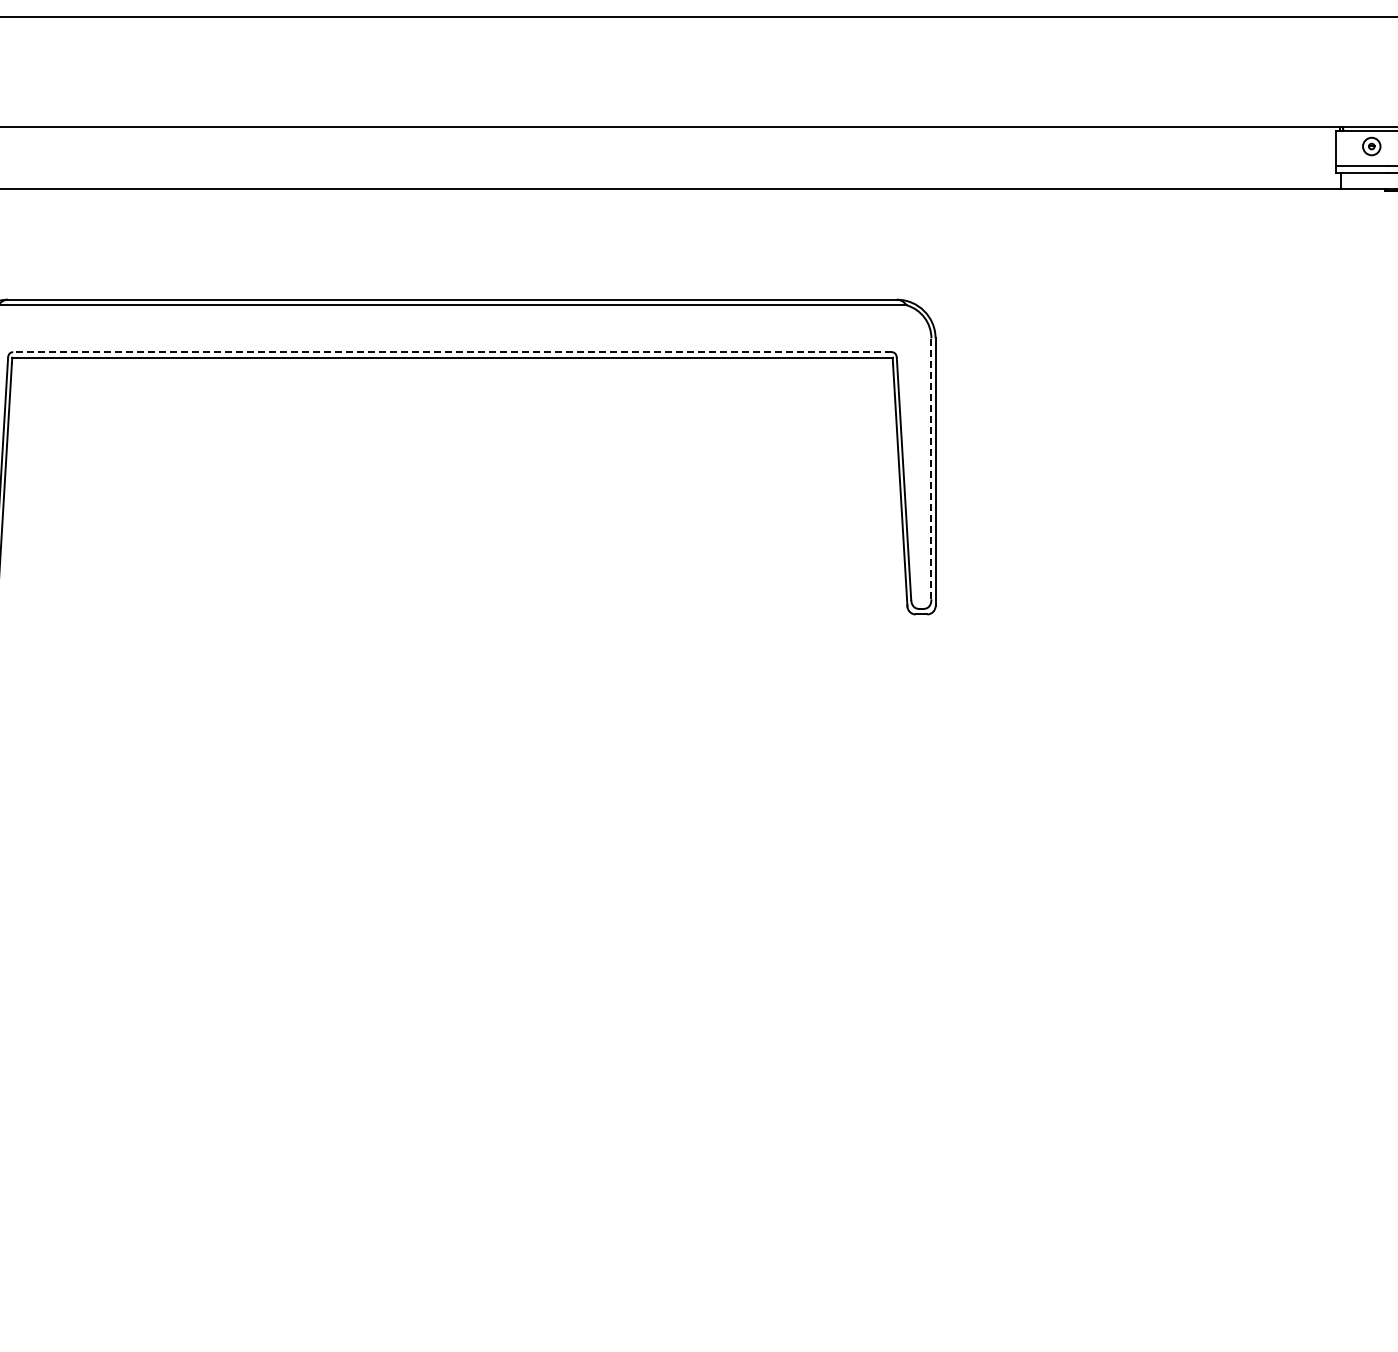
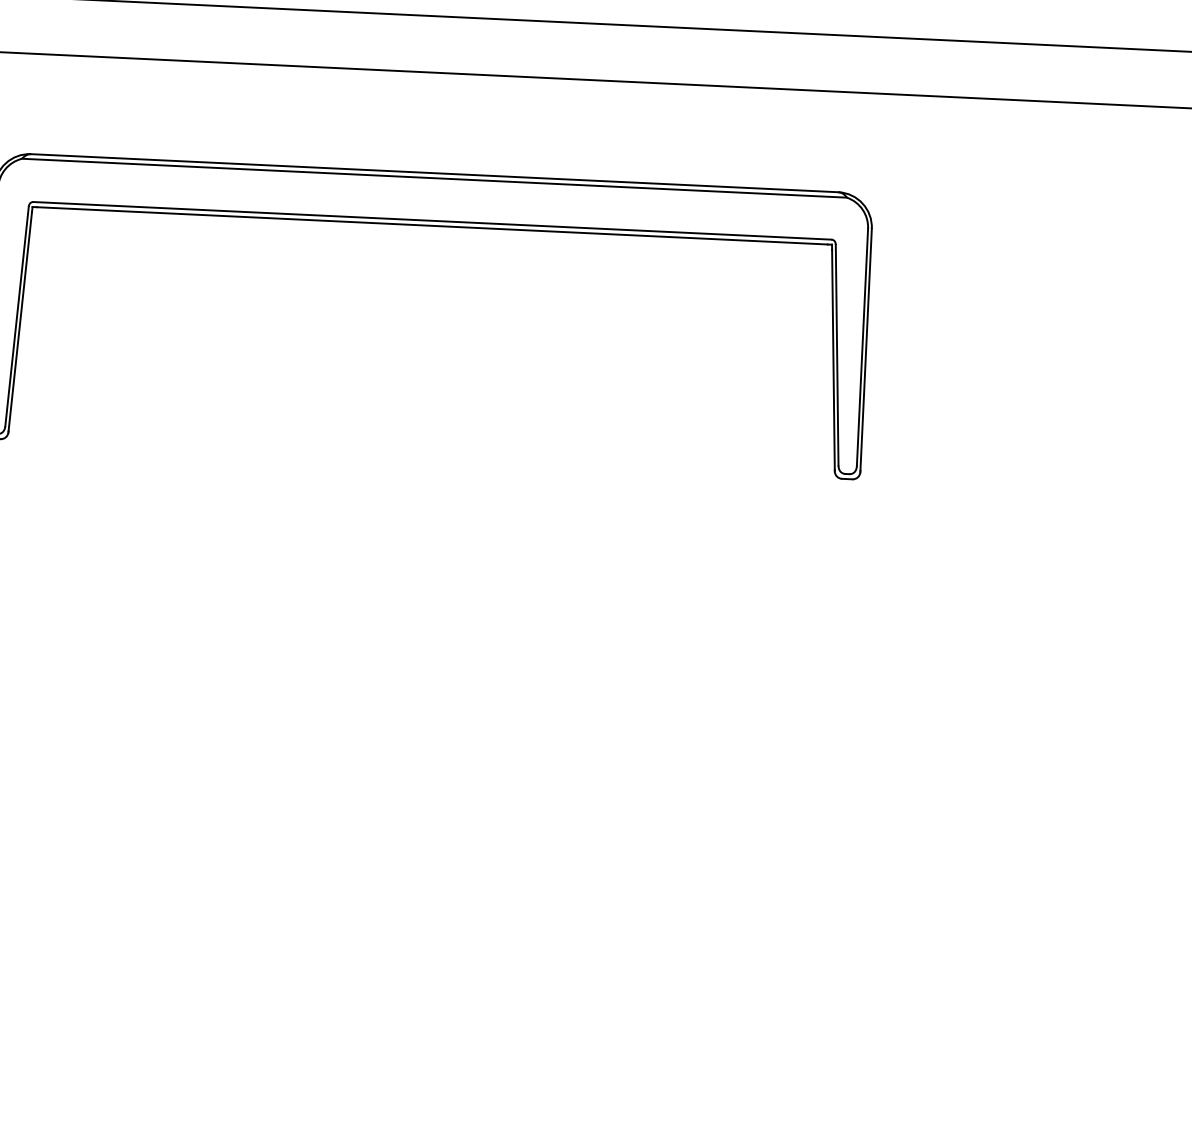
line: (451, 352) -> (431, 221), dashed -> solid
line: (931, 468) -> (862, 346), dashed -> solid

